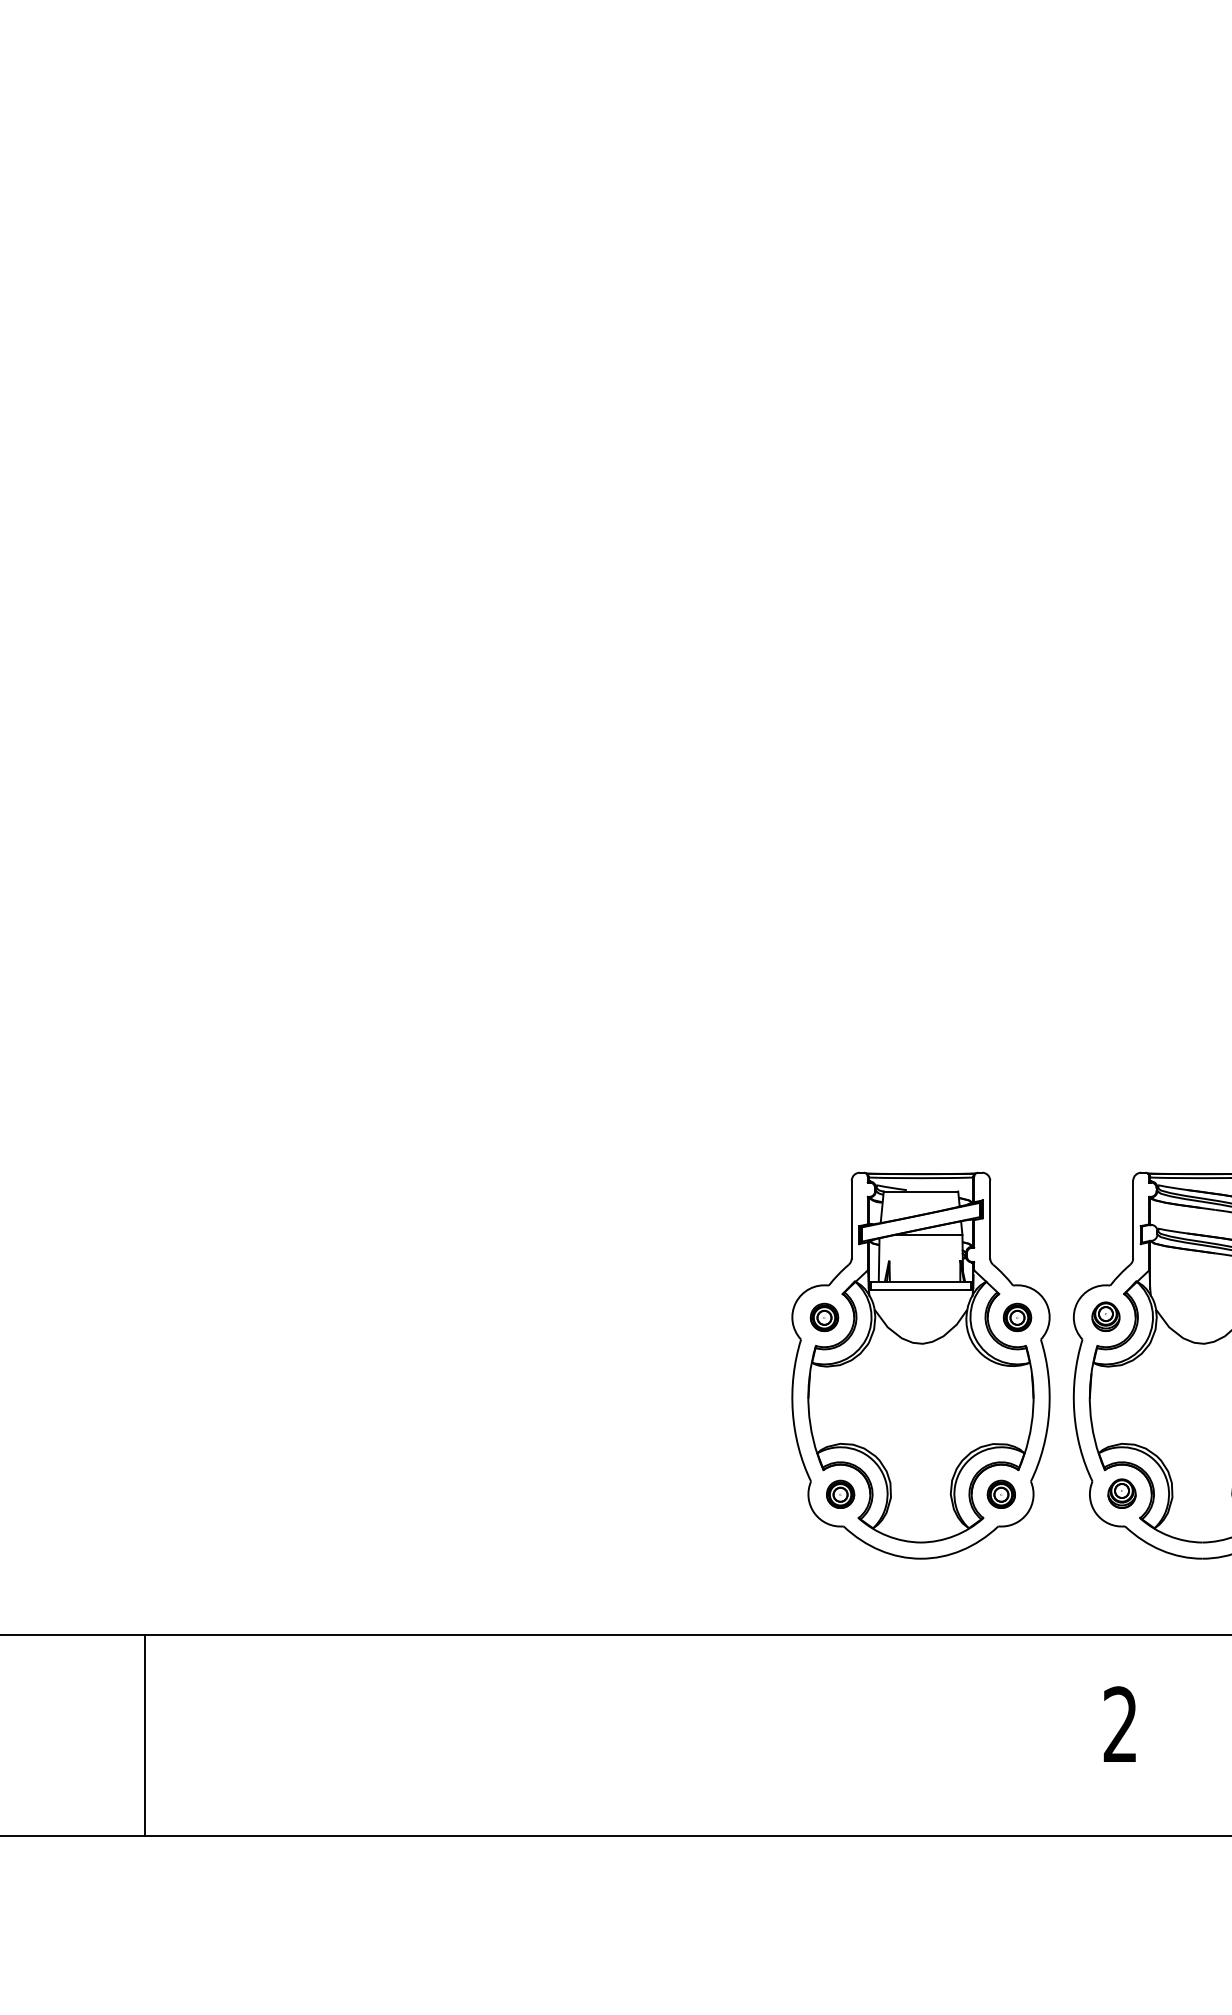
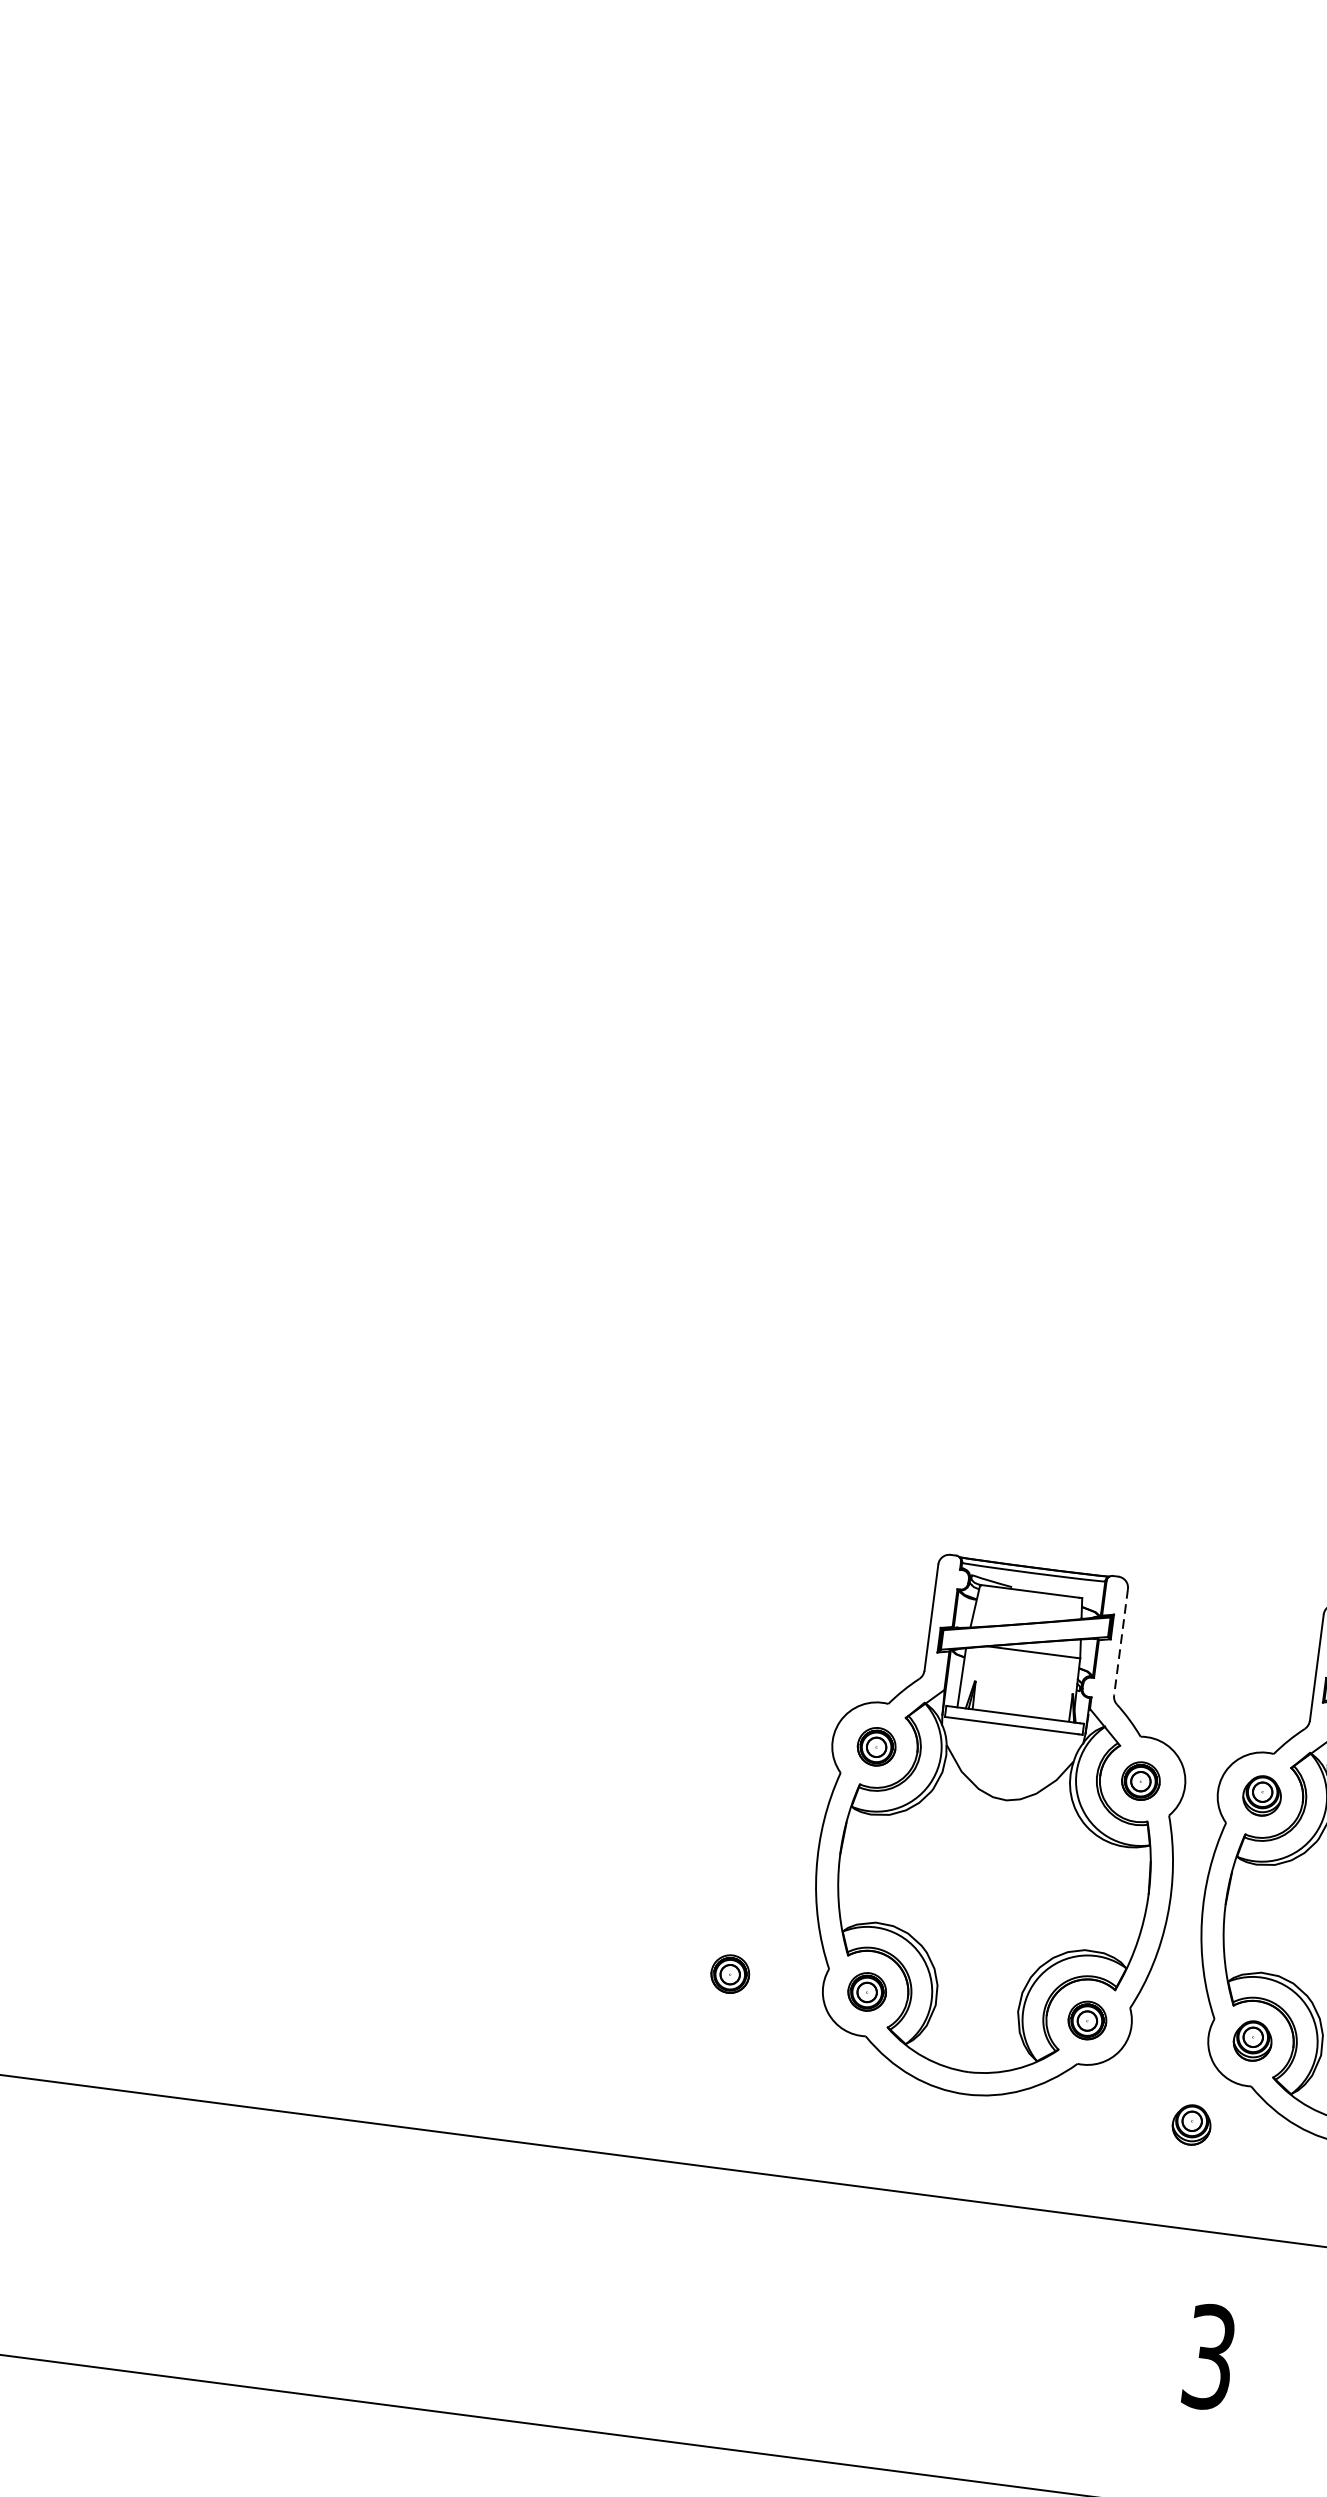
line: (990, 1219) -> (1121, 1642), solid -> dashed
part: (740, 1493) -> (730, 1972), added
part: (1085, 1559) -> (1191, 2124), added
text: (1120, 1724) -> (1209, 2356), 2 -> 3

